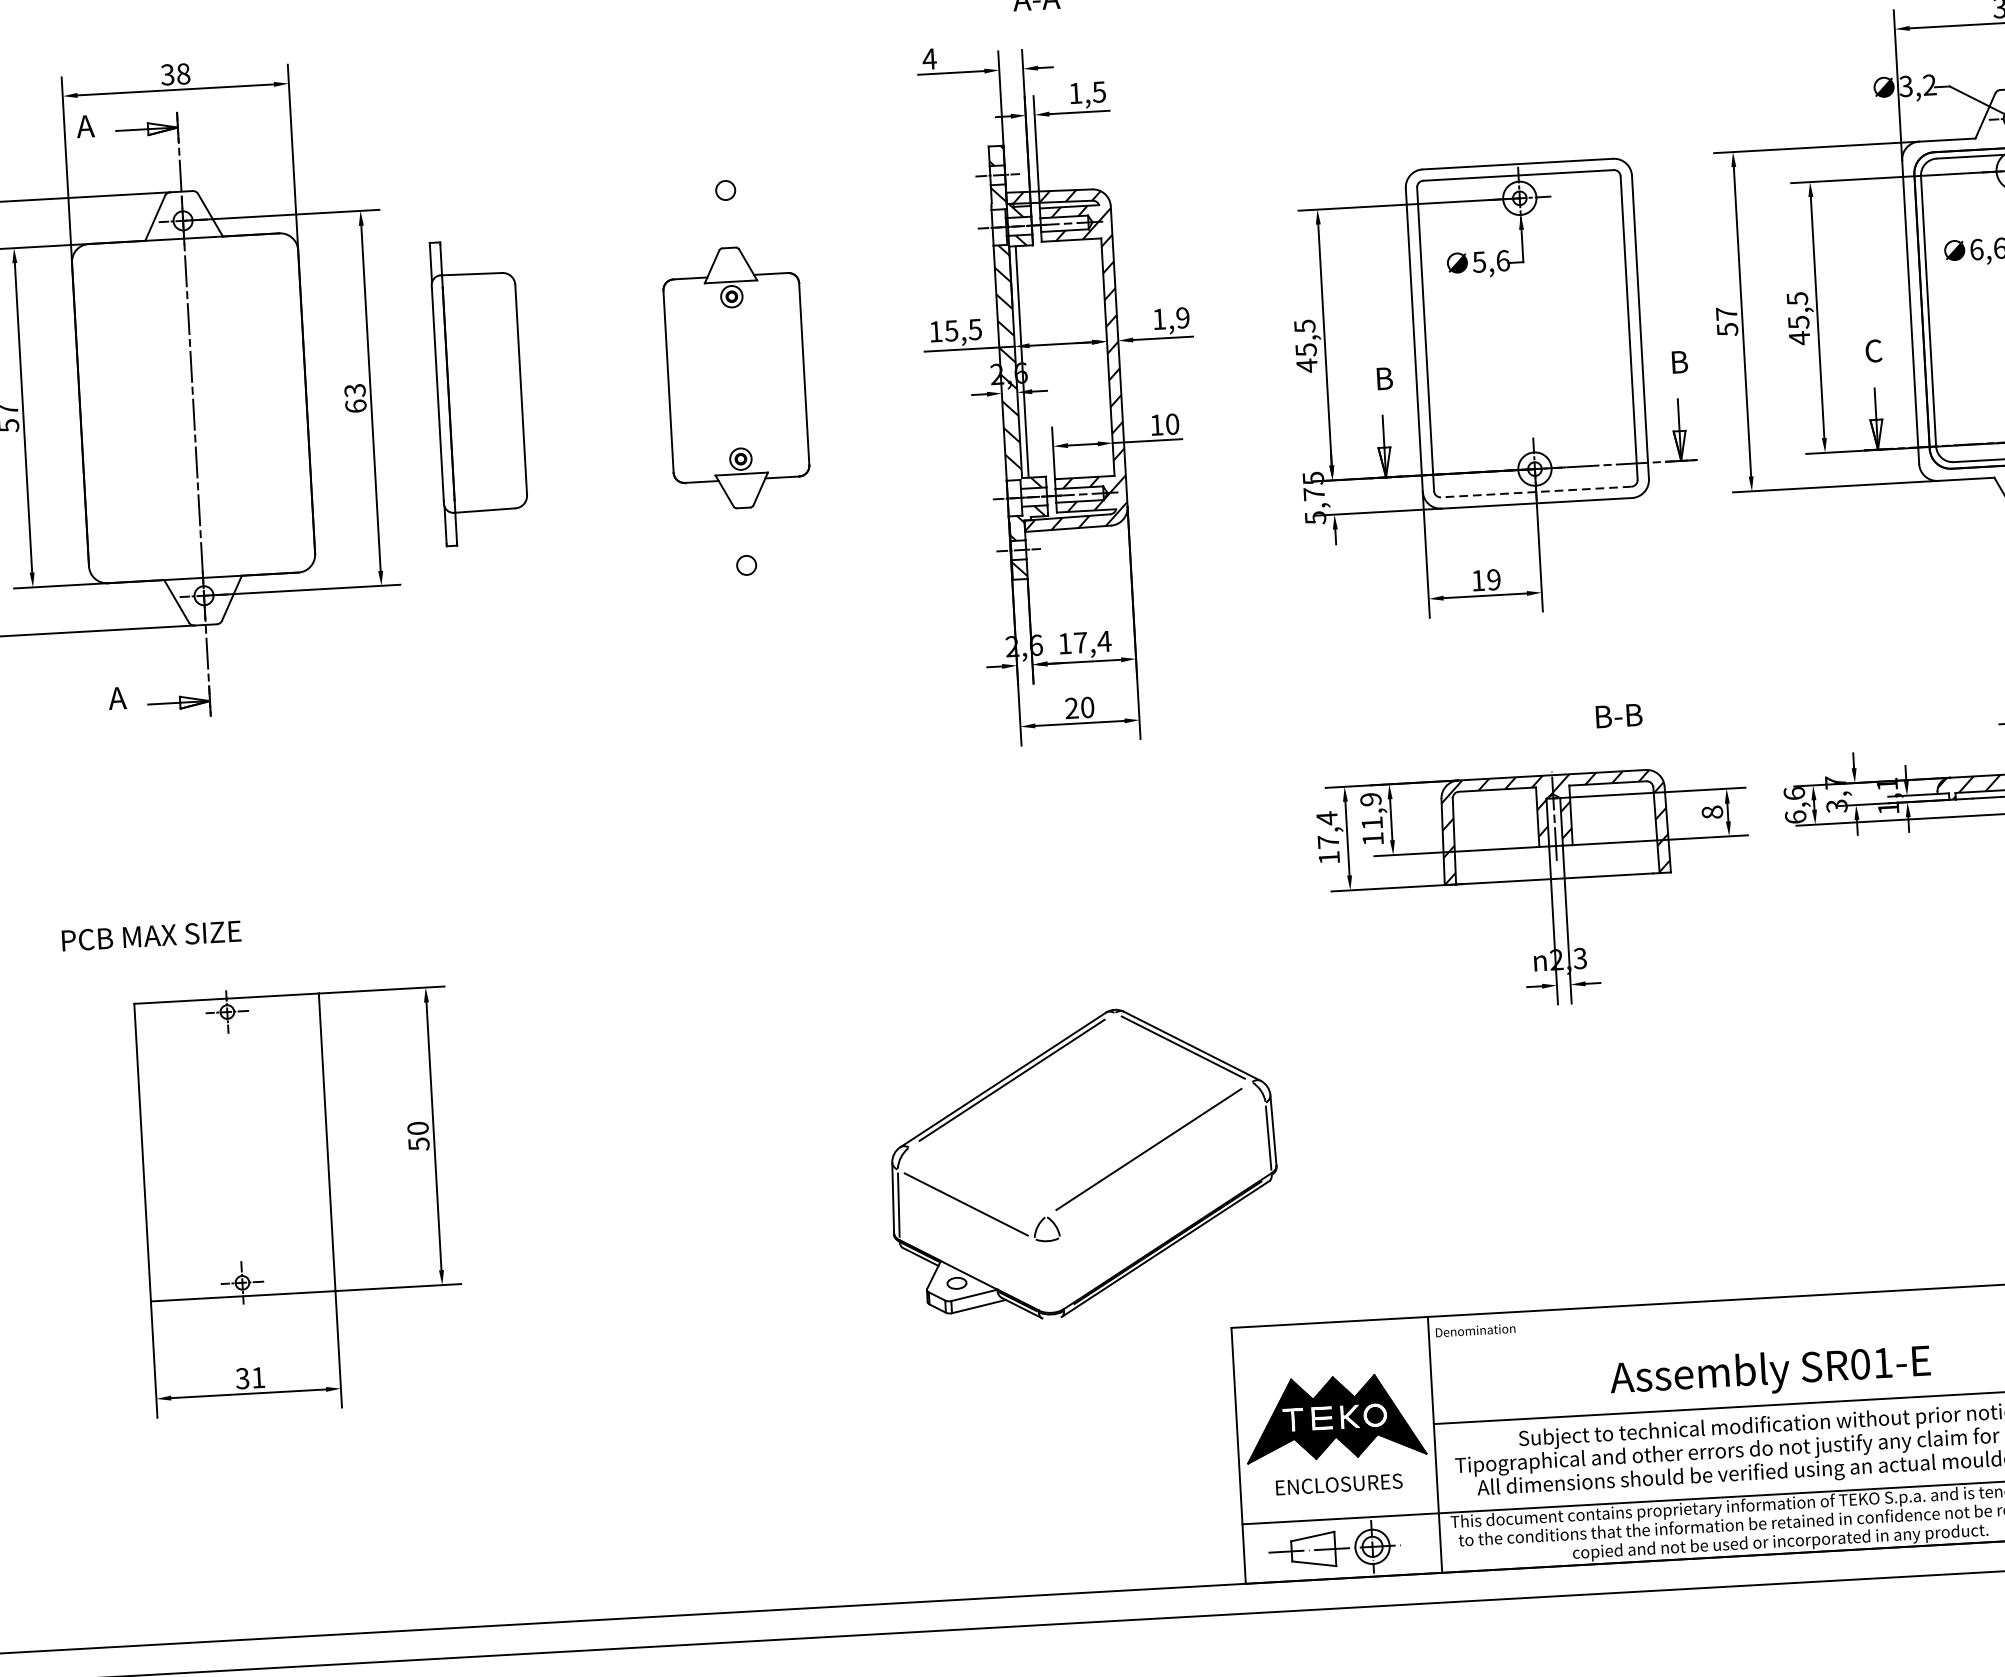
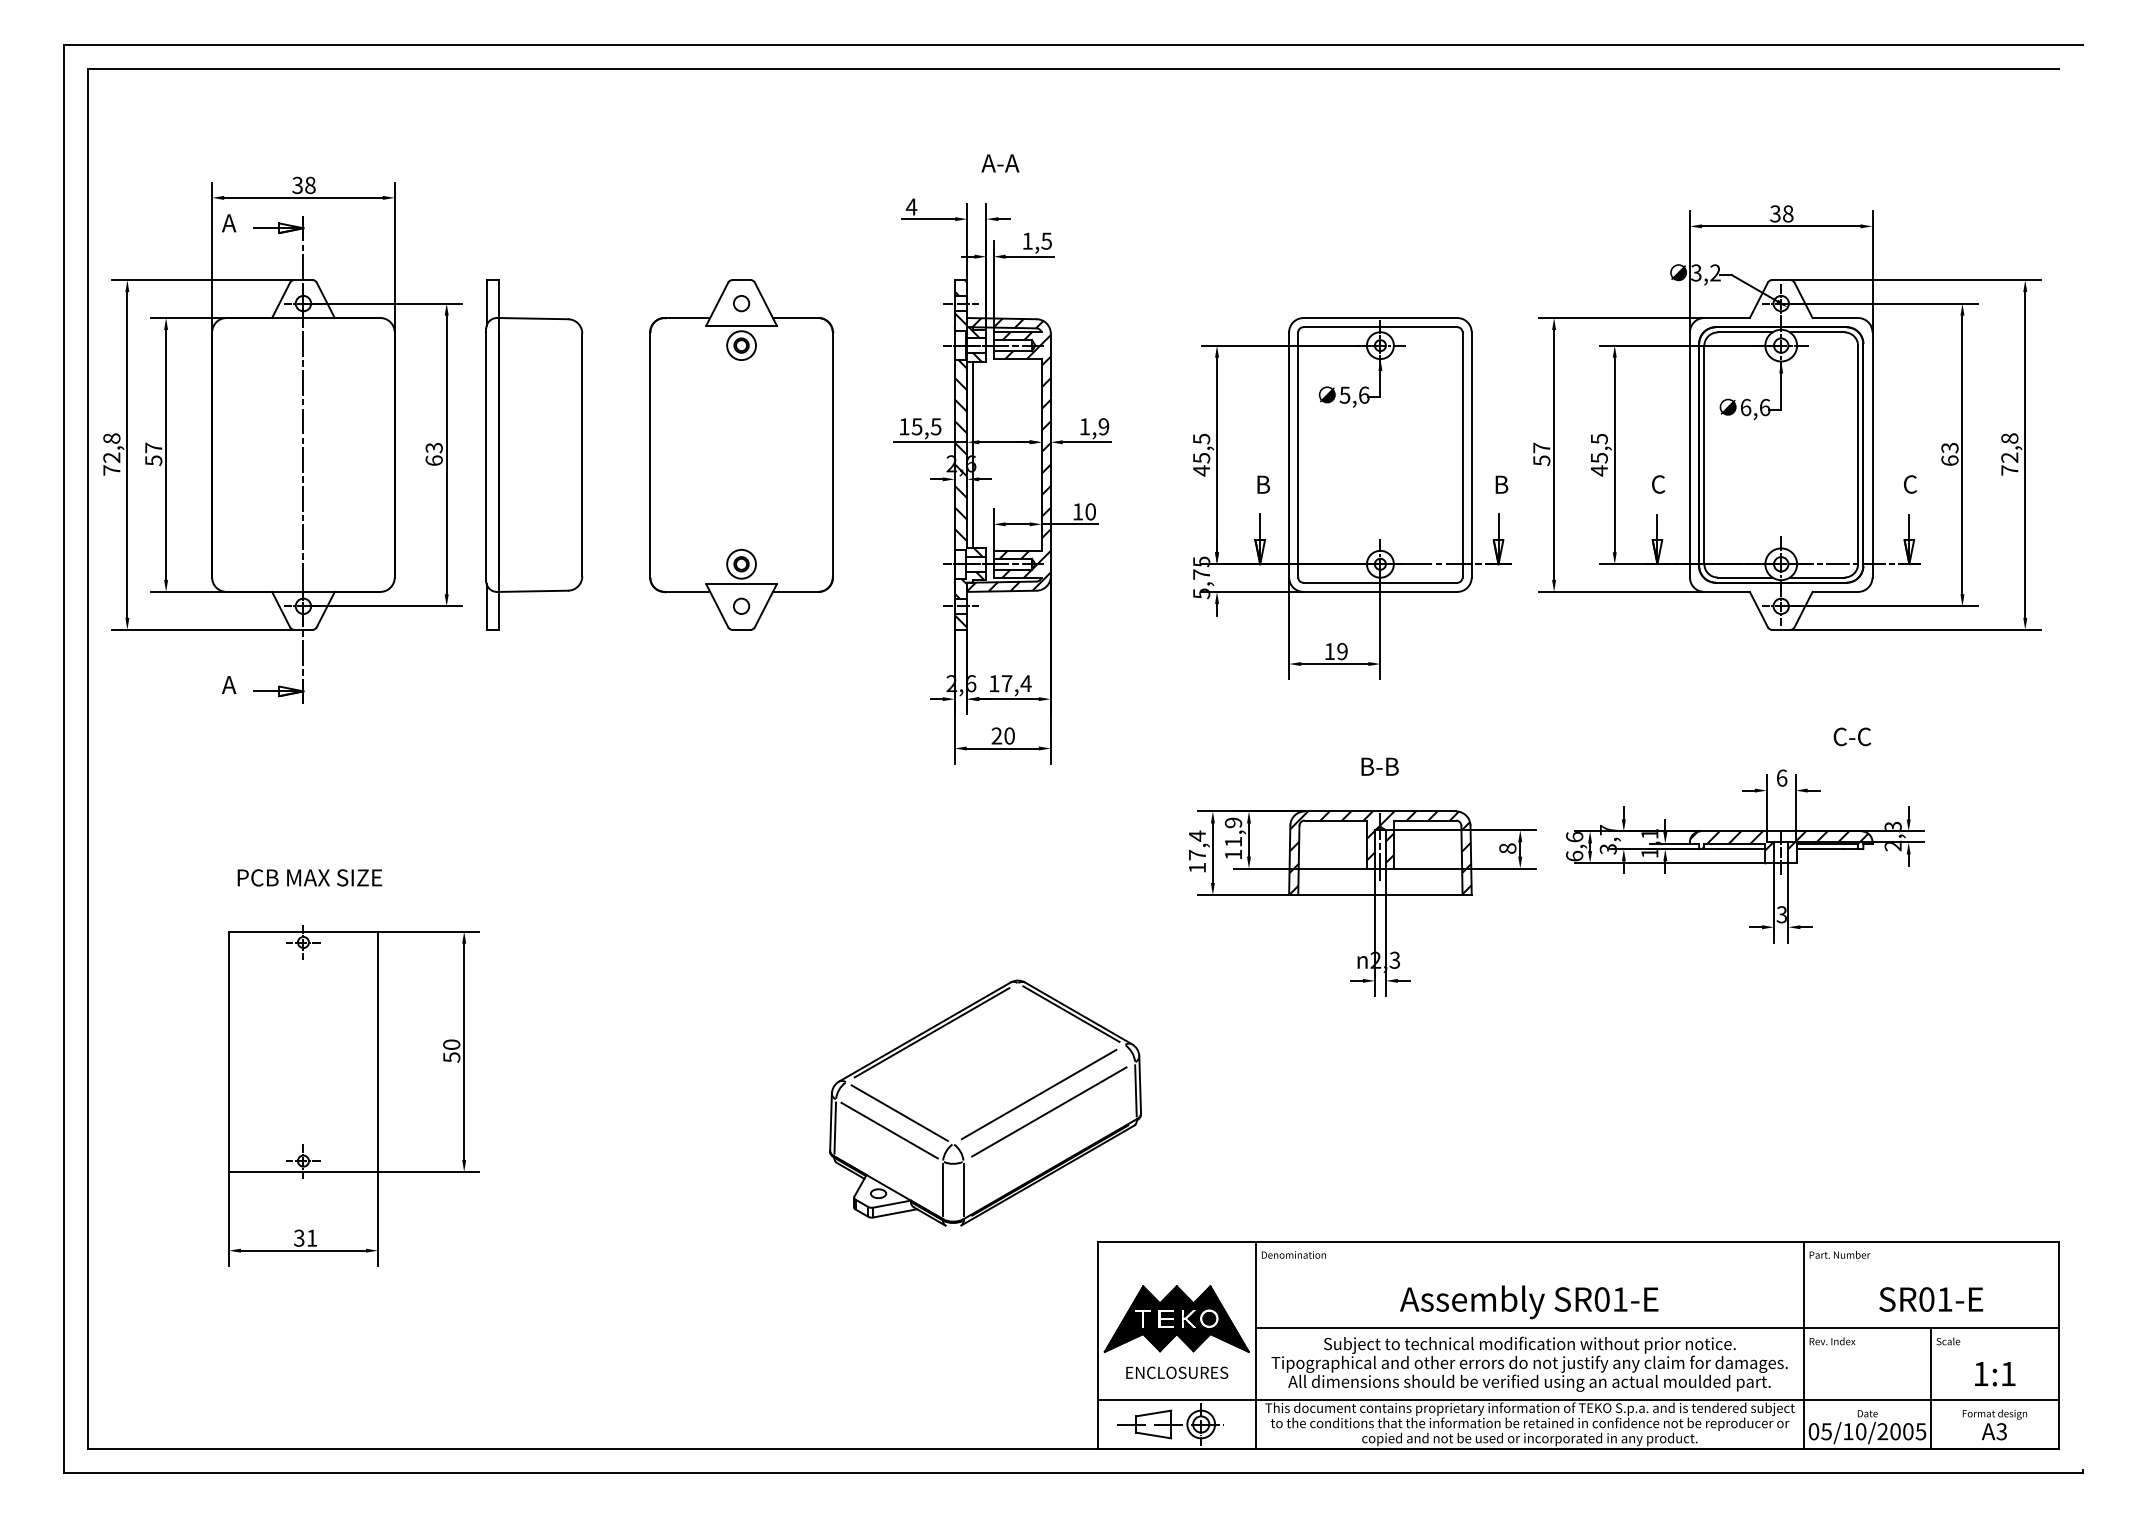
part: (736, 377) -> (741, 454), size x1.67
part: (479, 391) -> (534, 454), size x1.43
line: (1536, 491) -> (1380, 582), dashed -> solid
text: (1618, 715) -> (1379, 766), moved
text: (151, 935) -> (309, 877), moved
line: (1163, 1169) -> (1049, 1111), added
line: (977, 1181) -> (899, 1112), added
line: (1061, 1273) -> (963, 1190), added
line: (1037, 1274) -> (943, 1190), added

